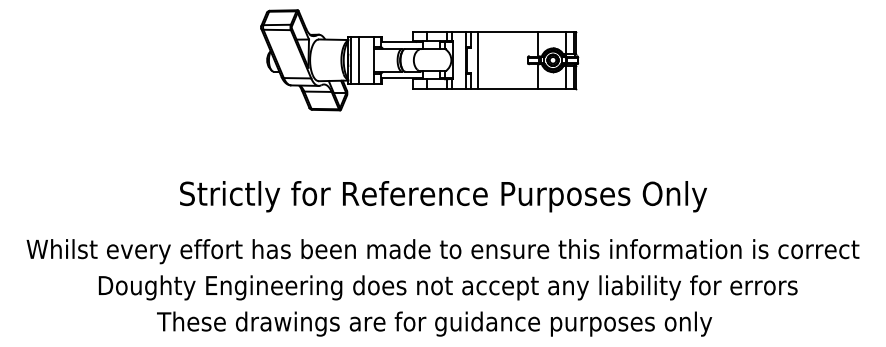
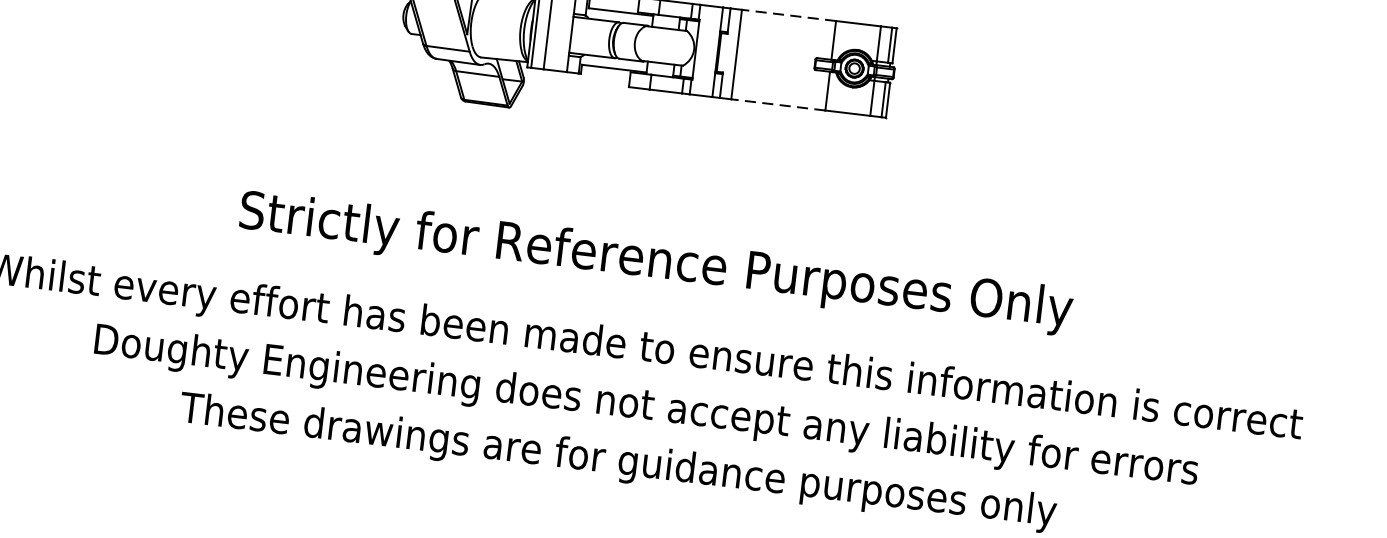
line: (508, 31) -> (789, 14), solid -> dashed
line: (508, 88) -> (778, 104), solid -> dashed

